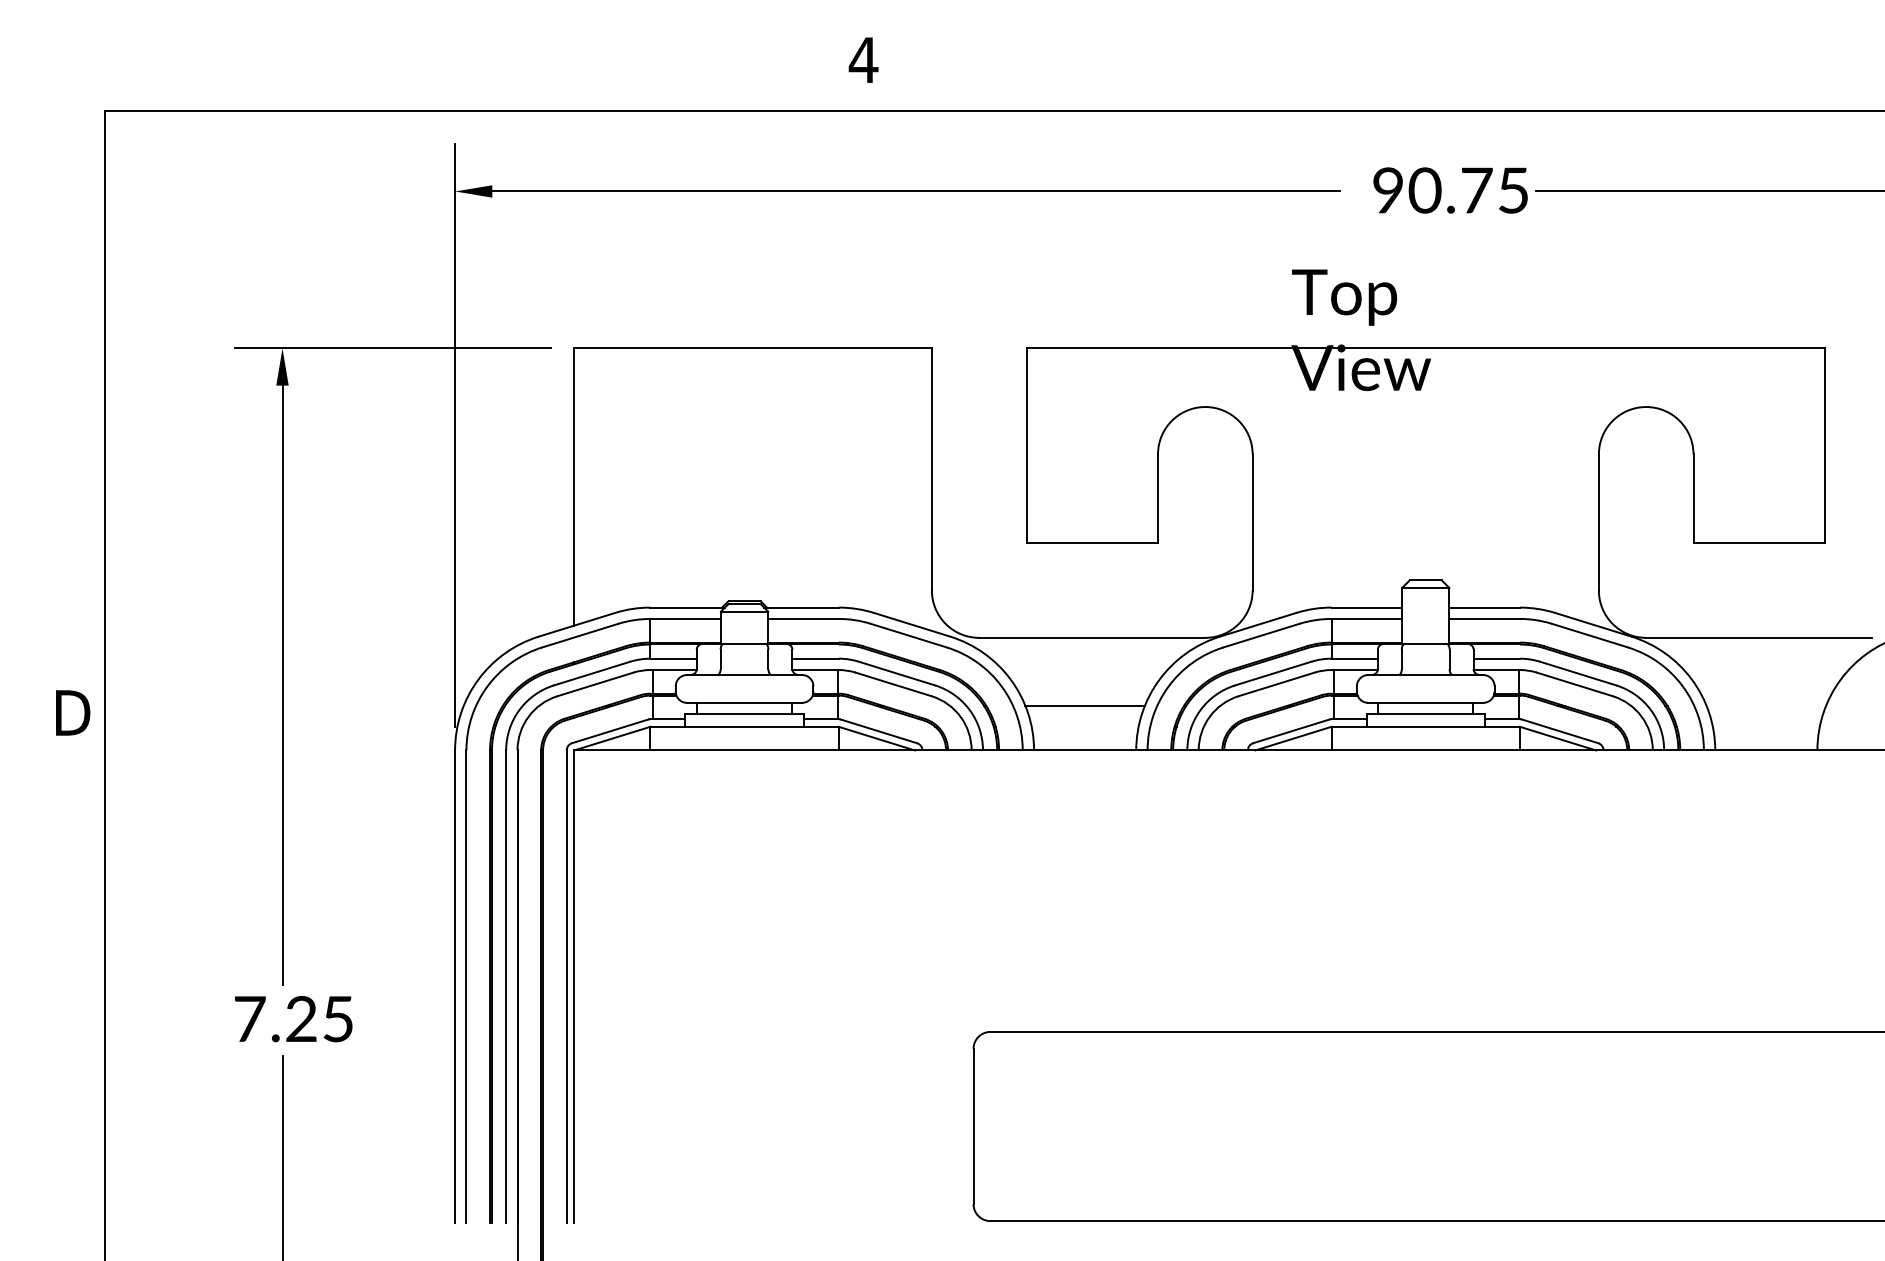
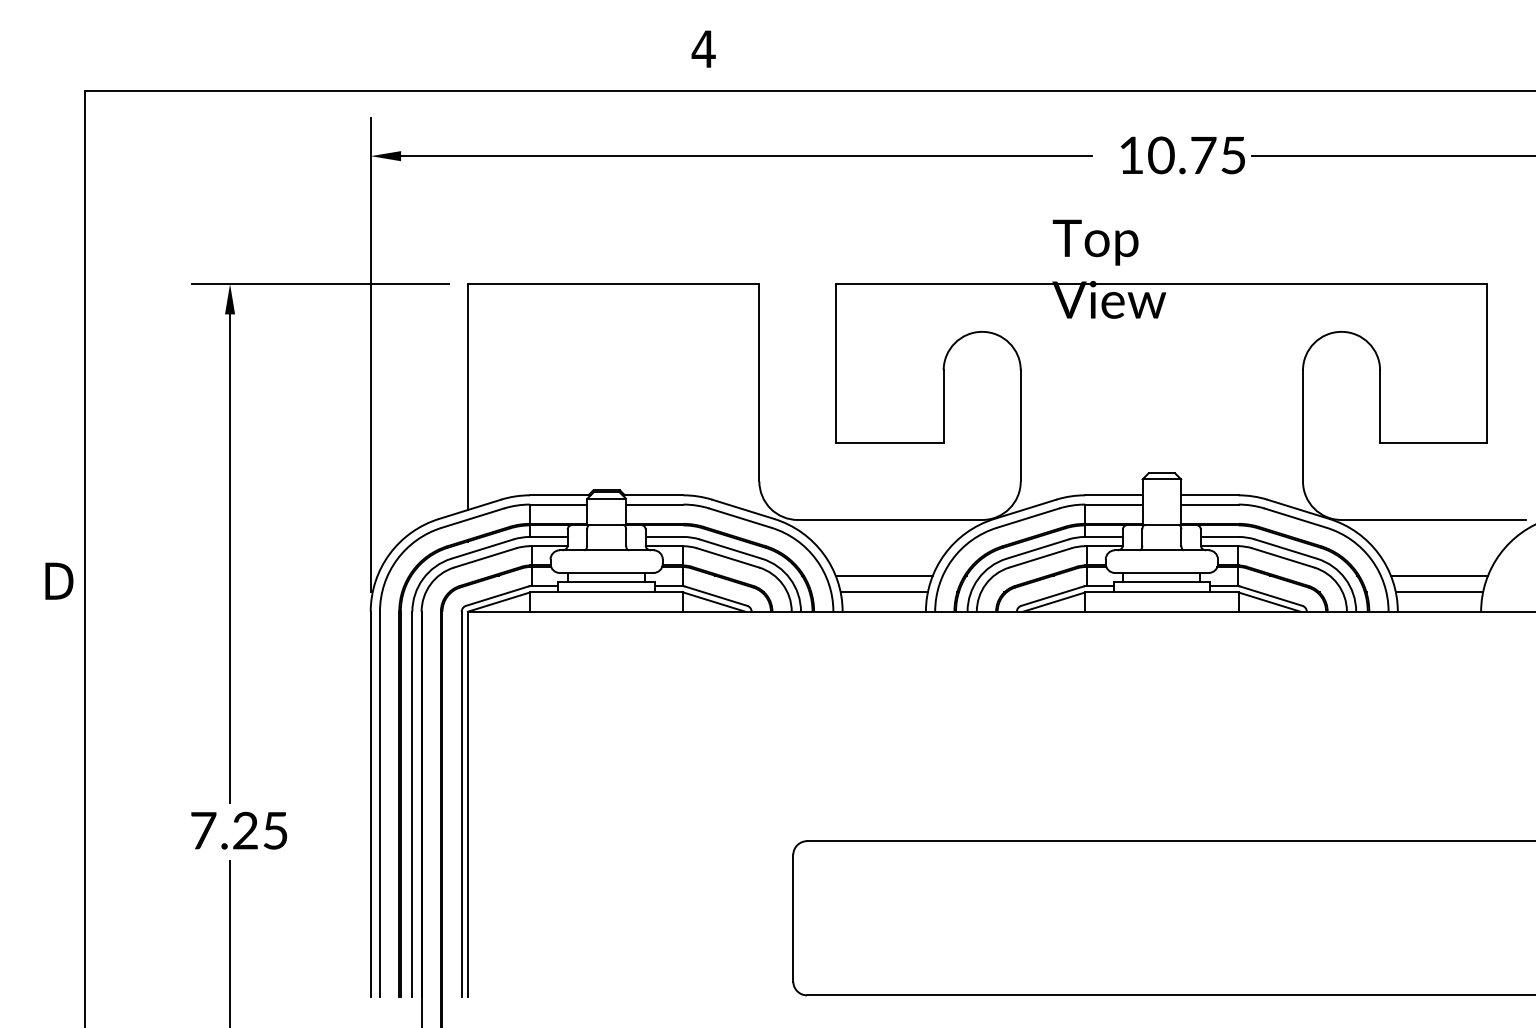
text: (1388, 189) -> (1131, 154), 90.75 -> 10.75
line: (1766, 705) -> (1439, 575), added
line: (1084, 726) -> (883, 592), added
line: (1766, 726) -> (1439, 592), added

